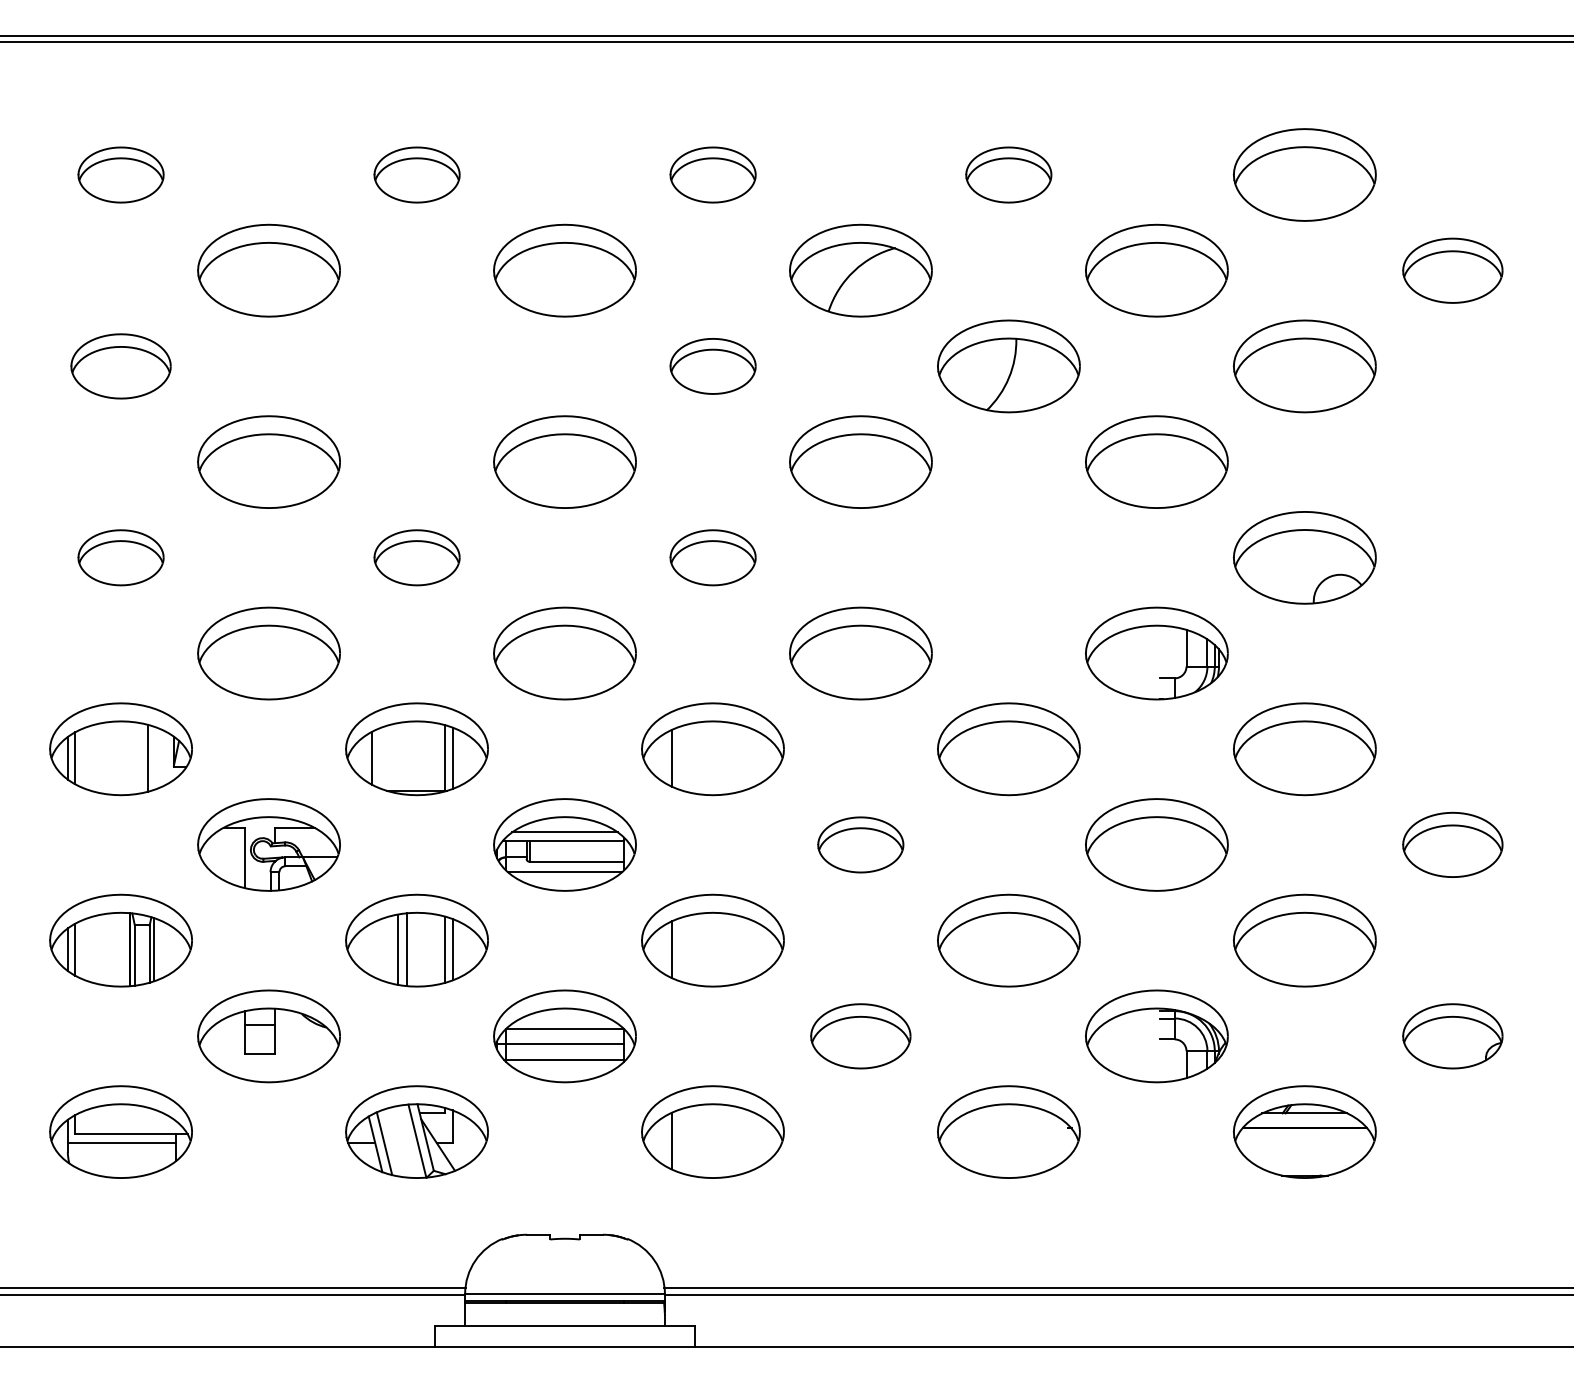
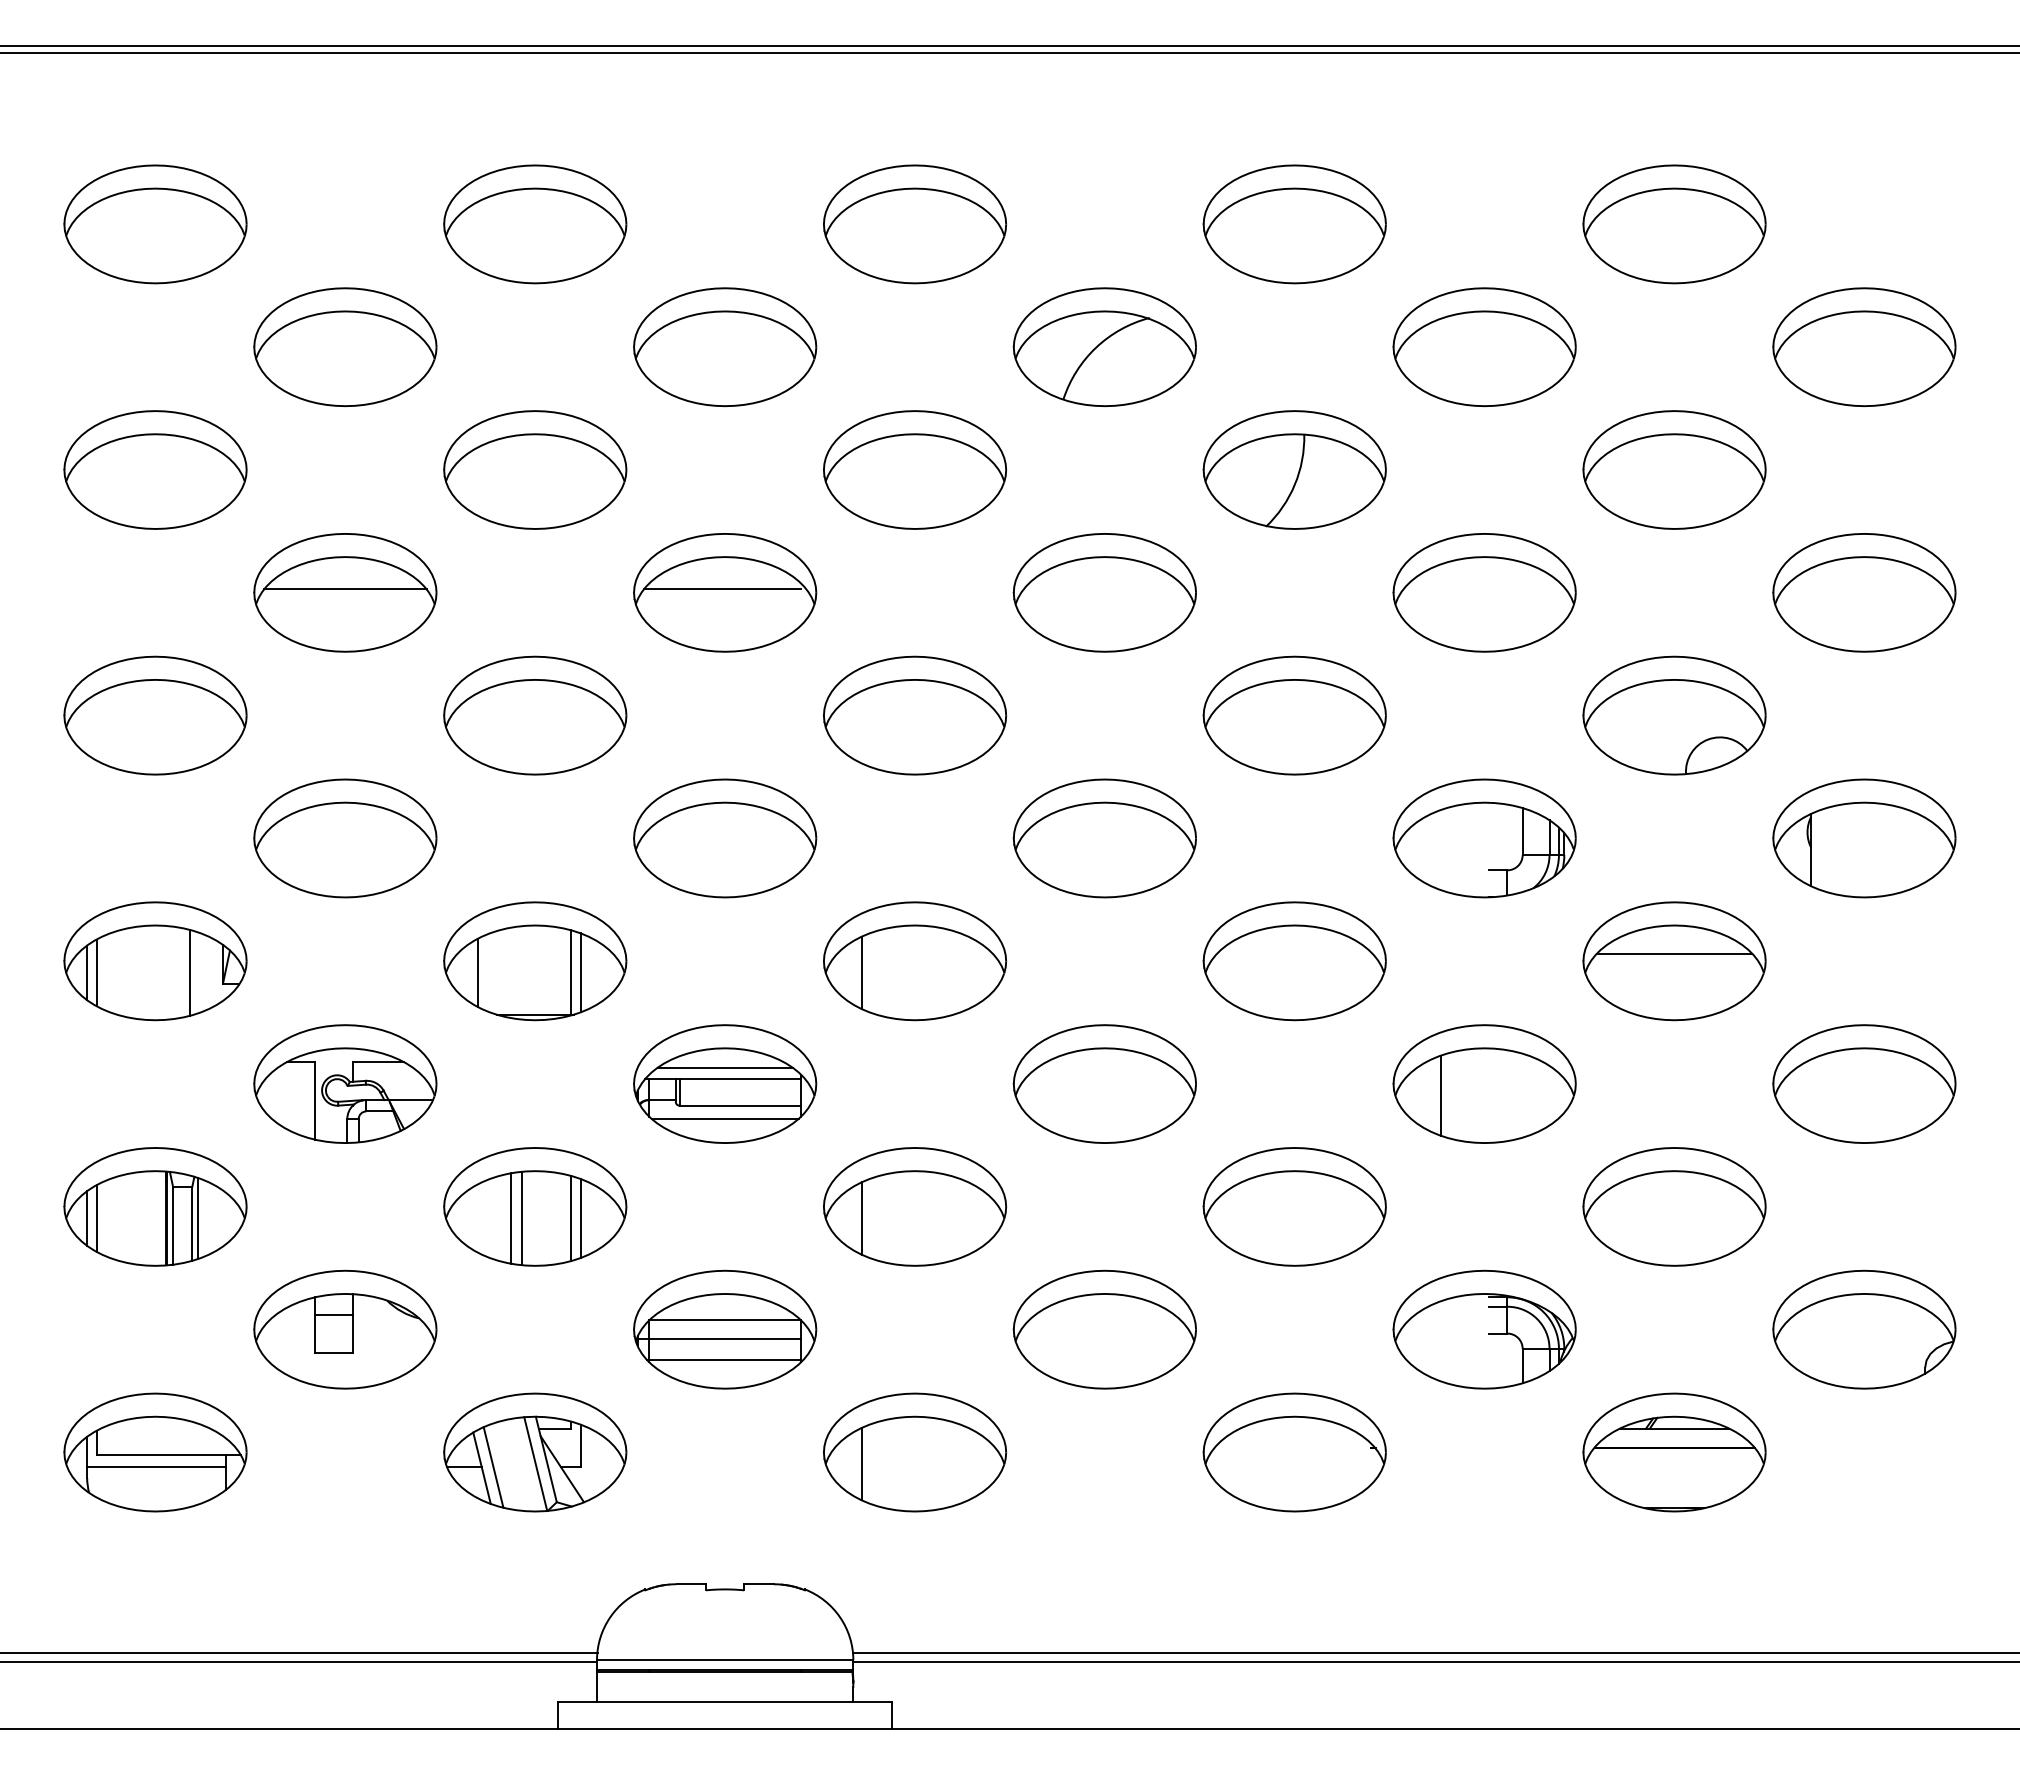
part: (121, 175) -> (155, 224), size x1.67
part: (417, 175) -> (535, 224), size x1.67
part: (713, 175) -> (915, 224), size x1.67
part: (1008, 175) -> (1294, 224), size x1.67
part: (1452, 270) -> (1864, 347), size x1.43
part: (121, 366) -> (155, 469), size x1.43
part: (417, 366) -> (535, 469), added
part: (713, 366) -> (915, 469), size x1.67
line: (269, 459) -> (345, 589), added
line: (562, 459) -> (722, 589), added
part: (1452, 461) -> (1864, 592), added
part: (121, 557) -> (155, 715), size x1.67
part: (417, 557) -> (535, 715), size x1.67
part: (713, 557) -> (915, 715), size x1.67
part: (1008, 557) -> (1294, 715), added
part: (1452, 653) -> (1864, 838), added
line: (1304, 743) -> (1674, 953), added
part: (860, 844) -> (1104, 1083), size x1.67
part: (1452, 844) -> (1864, 1083), size x1.43
line: (1123, 853) -> (1441, 1095), added
part: (860, 1036) -> (1104, 1329), size x1.43
part: (1452, 1036) -> (1864, 1329), size x1.43

